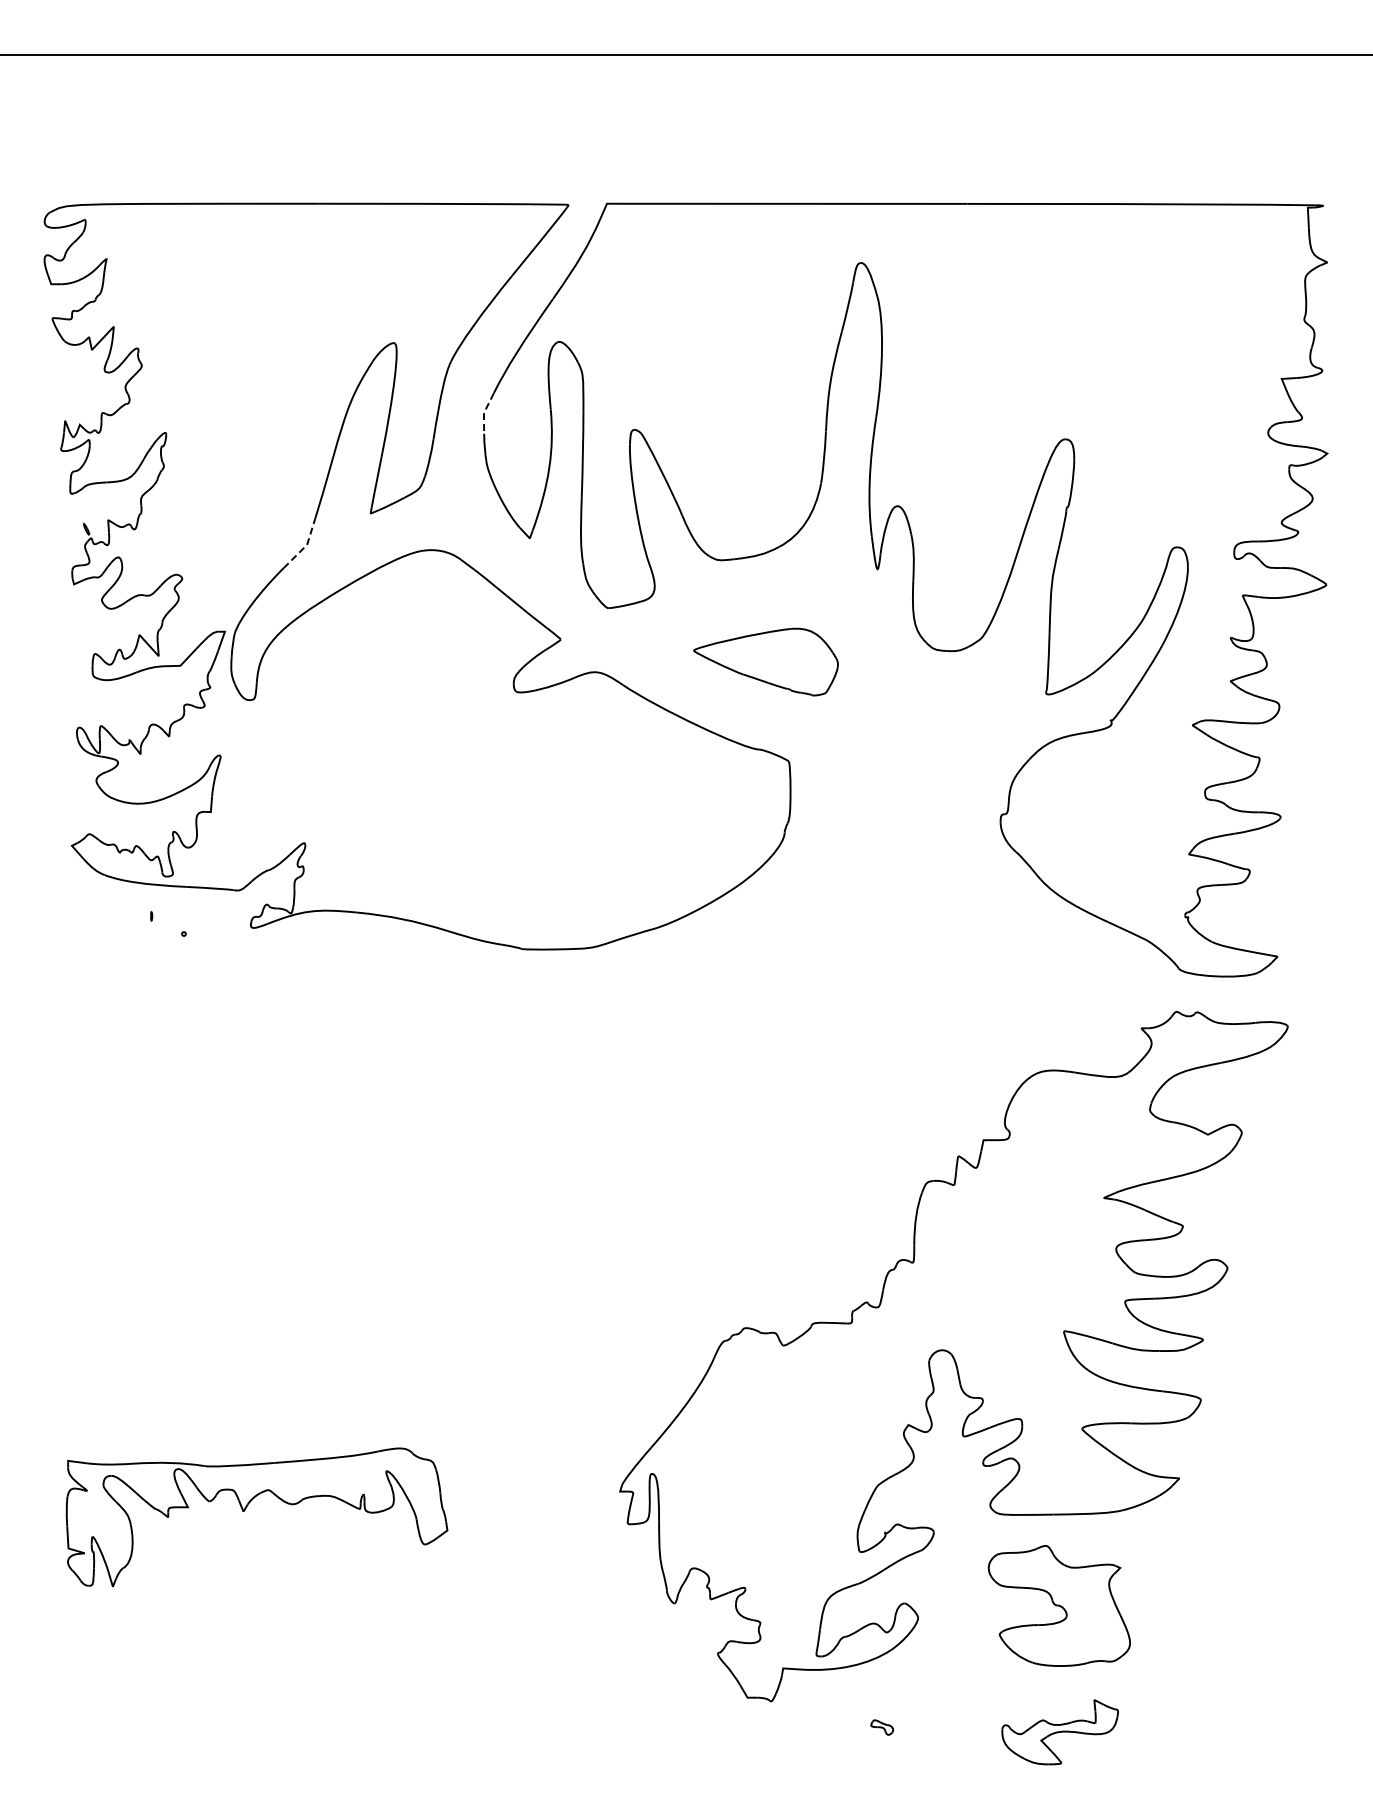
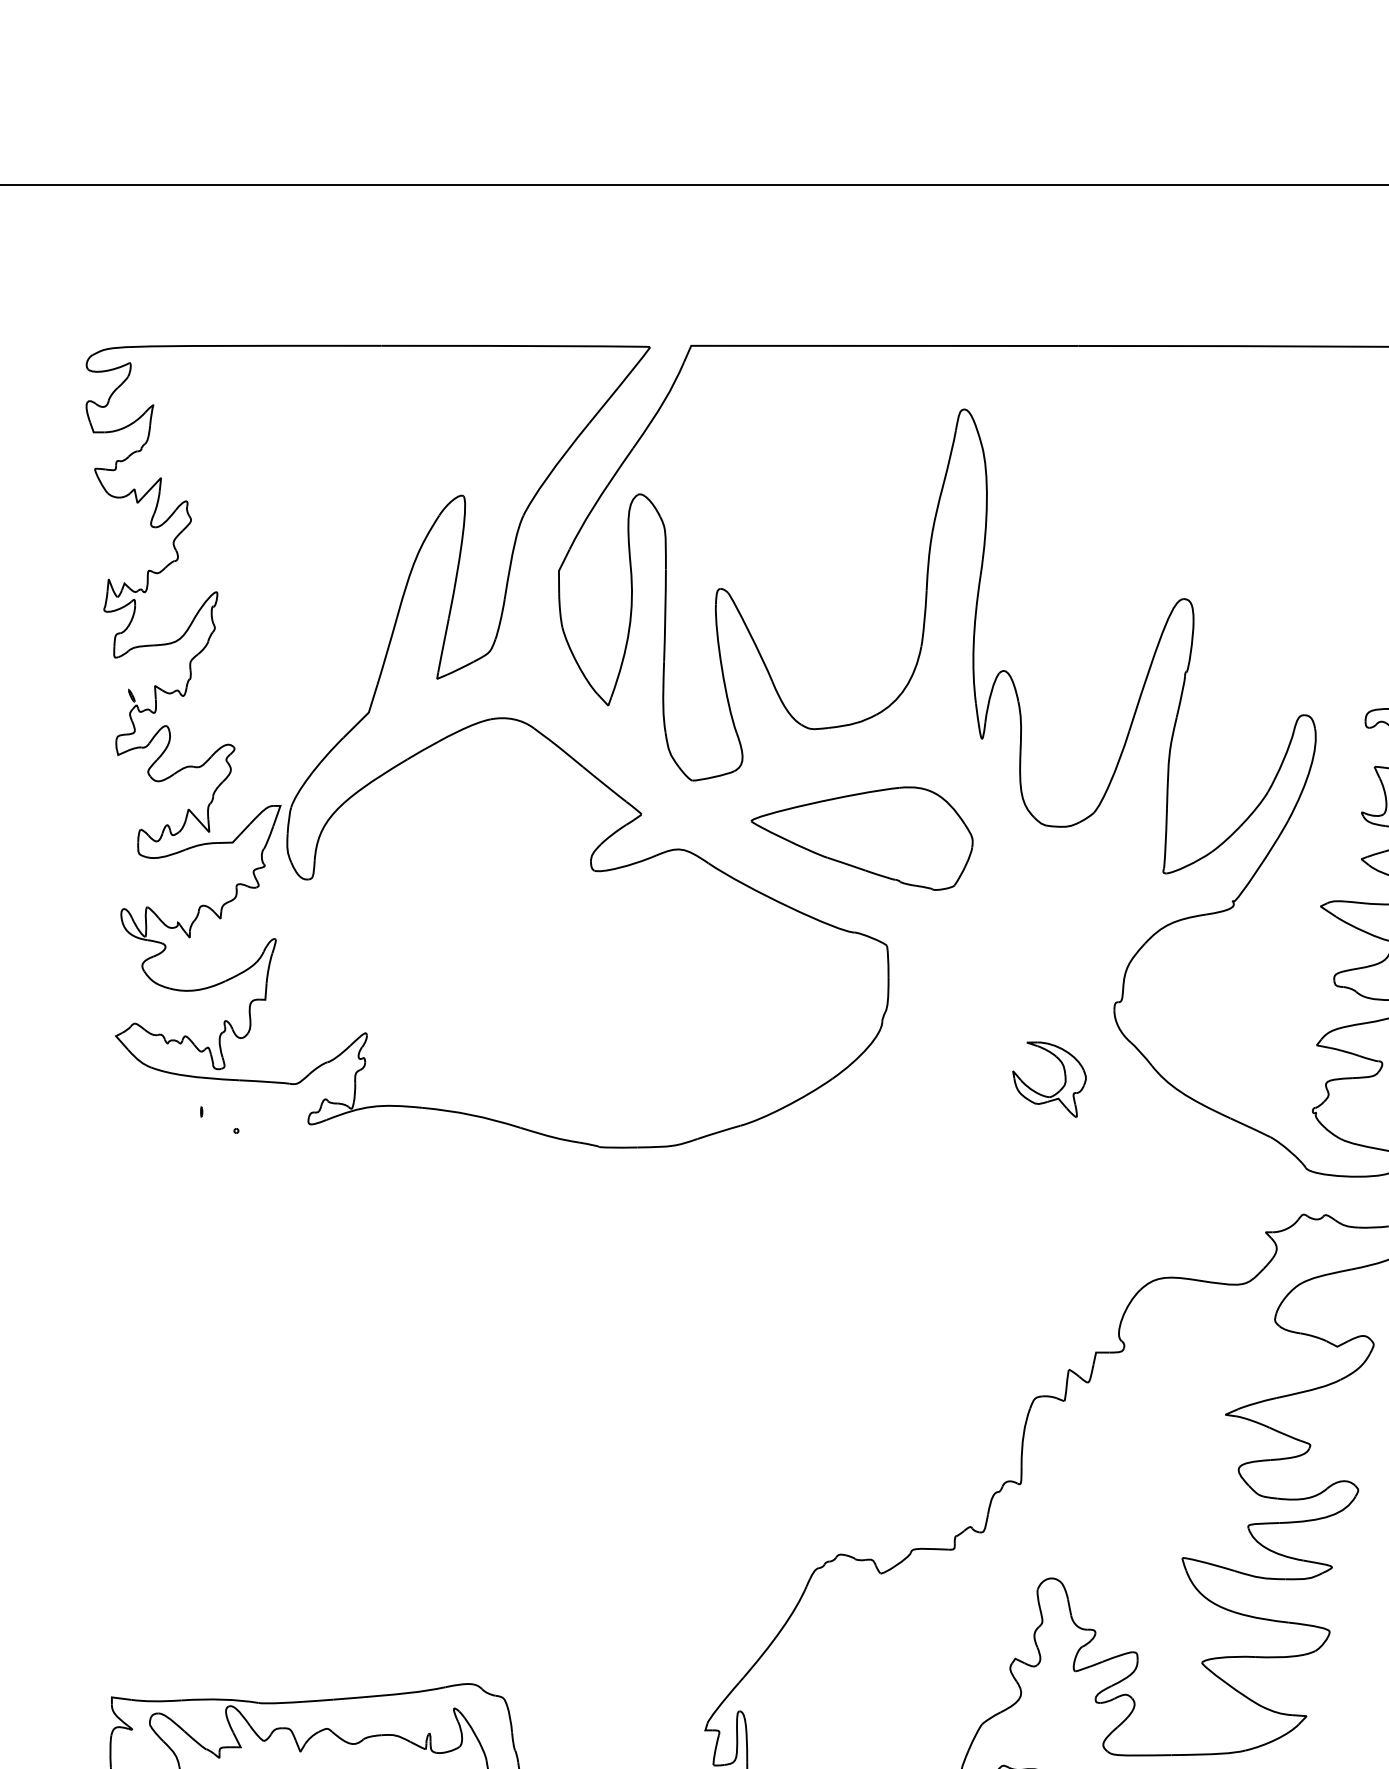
line: (483, 413) -> (558, 571), dashed -> solid
line: (305, 546) -> (367, 714), dashed -> solid
part: (765, 661) -> (861, 837), size x1.43
part: (949, 895) -> (1059, 1089), added

